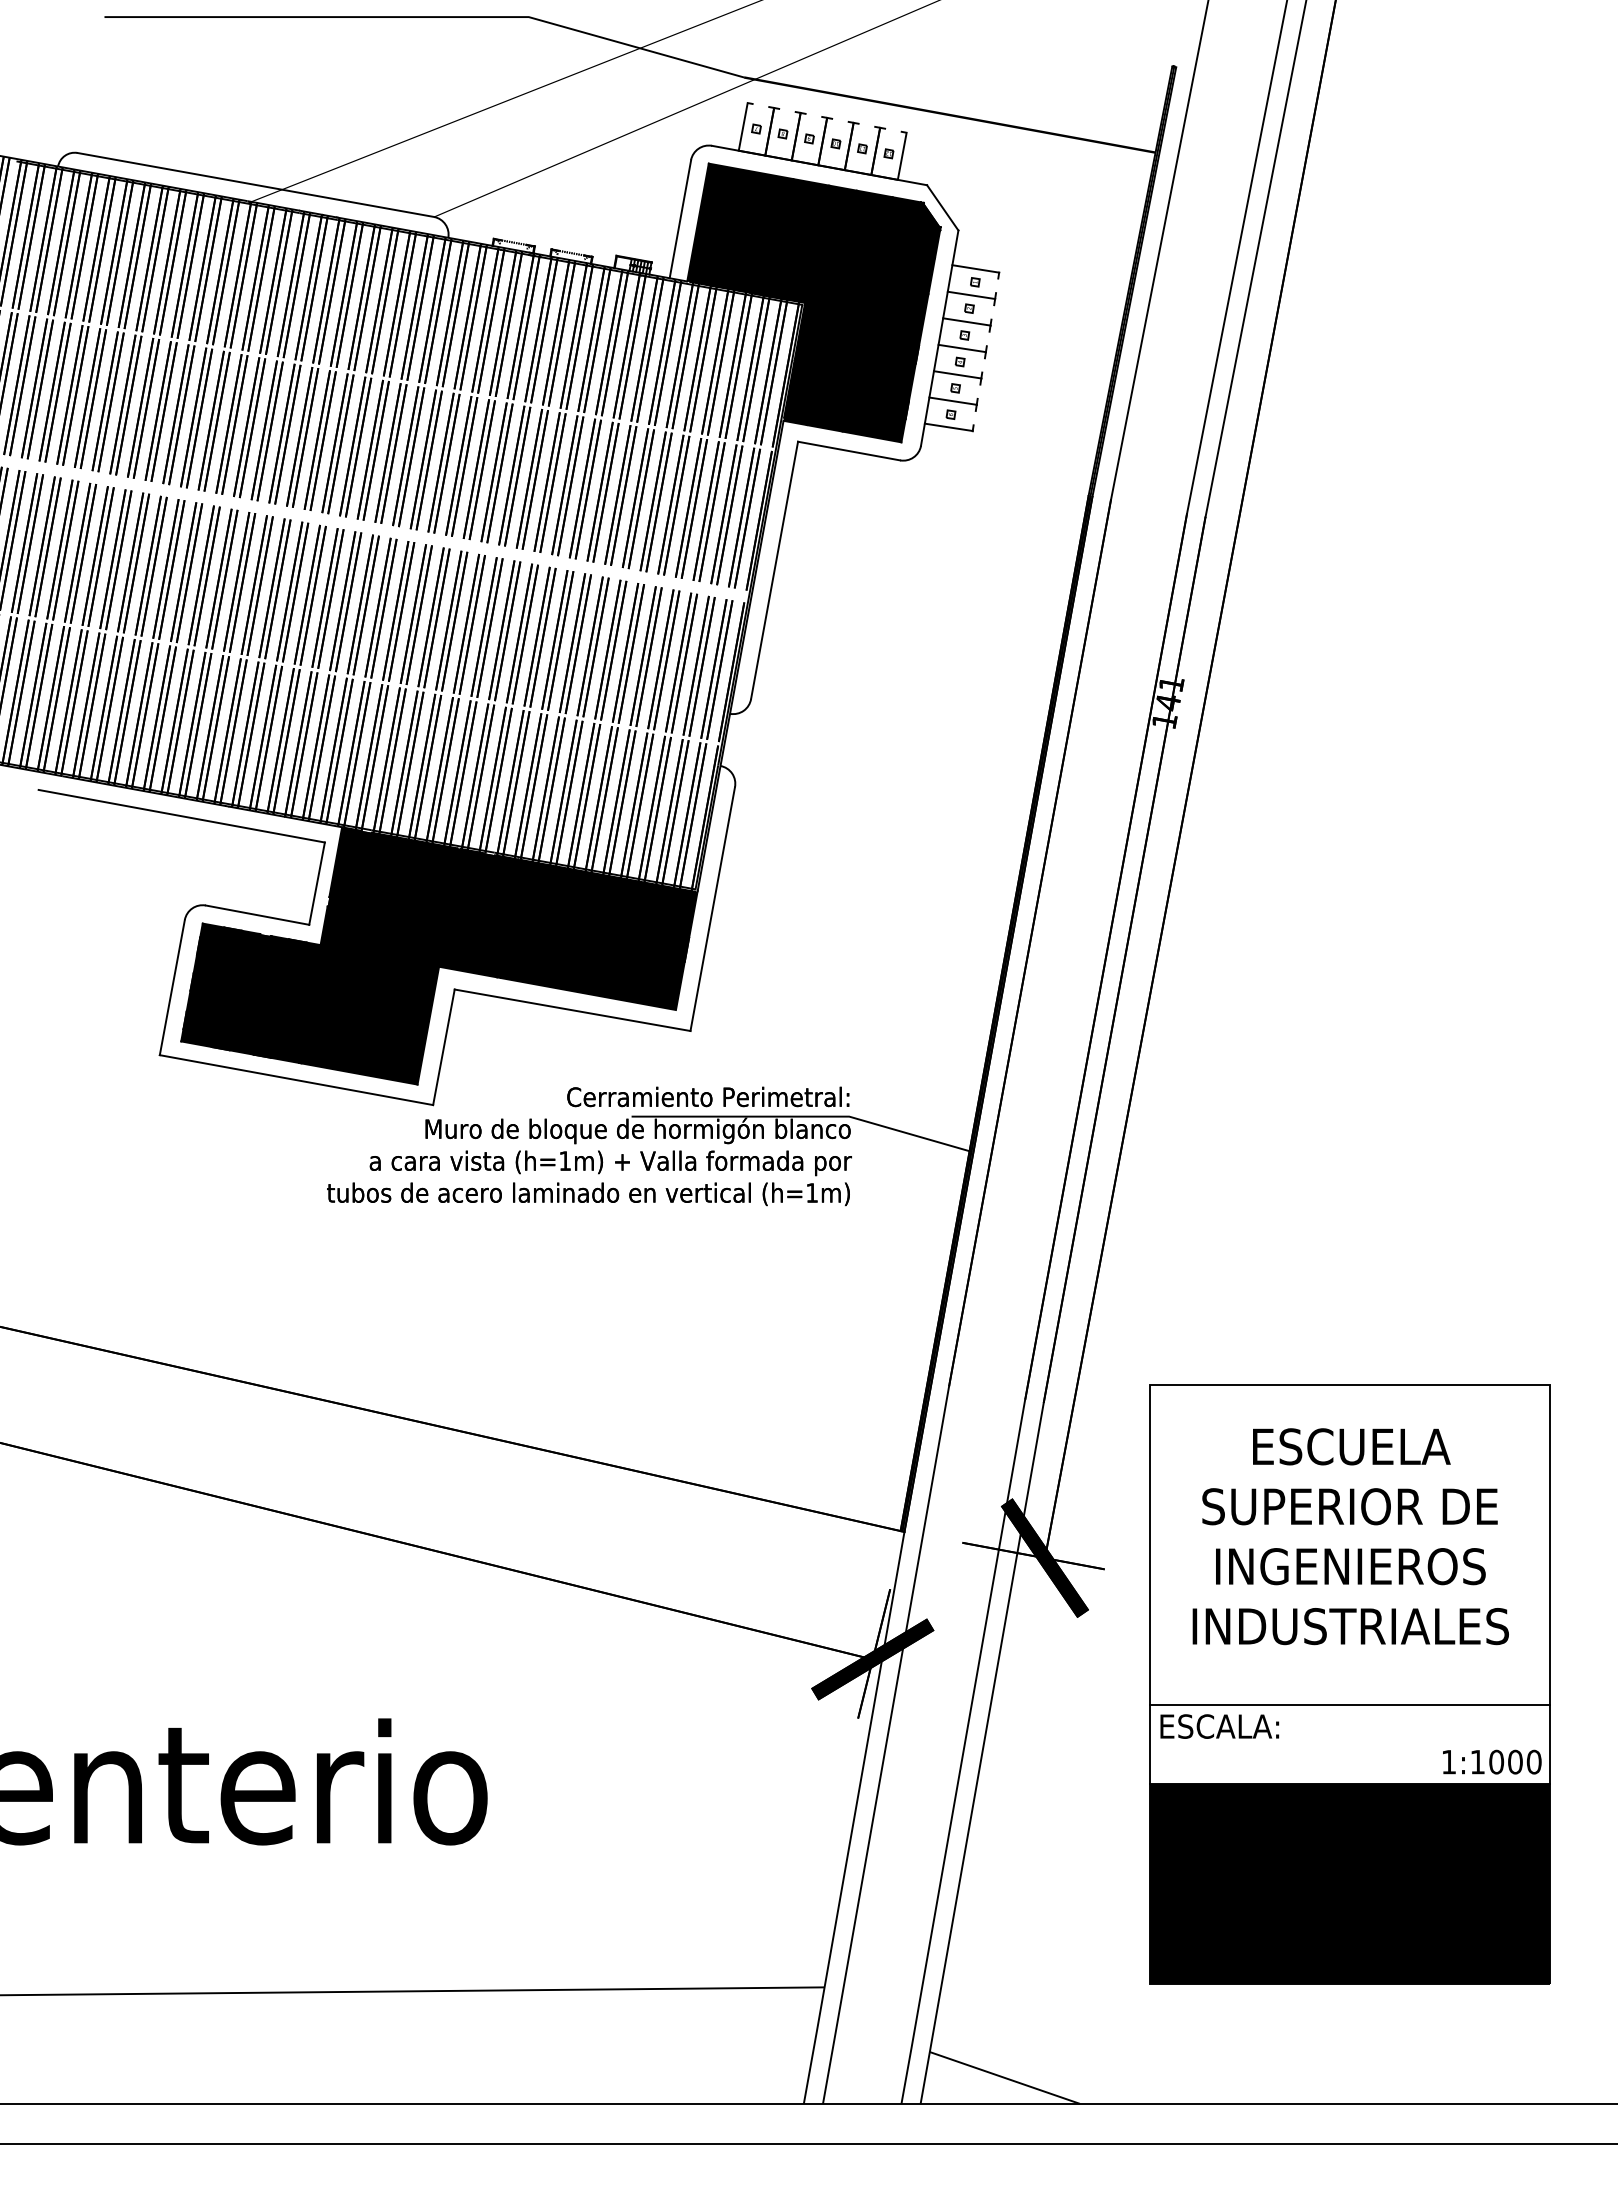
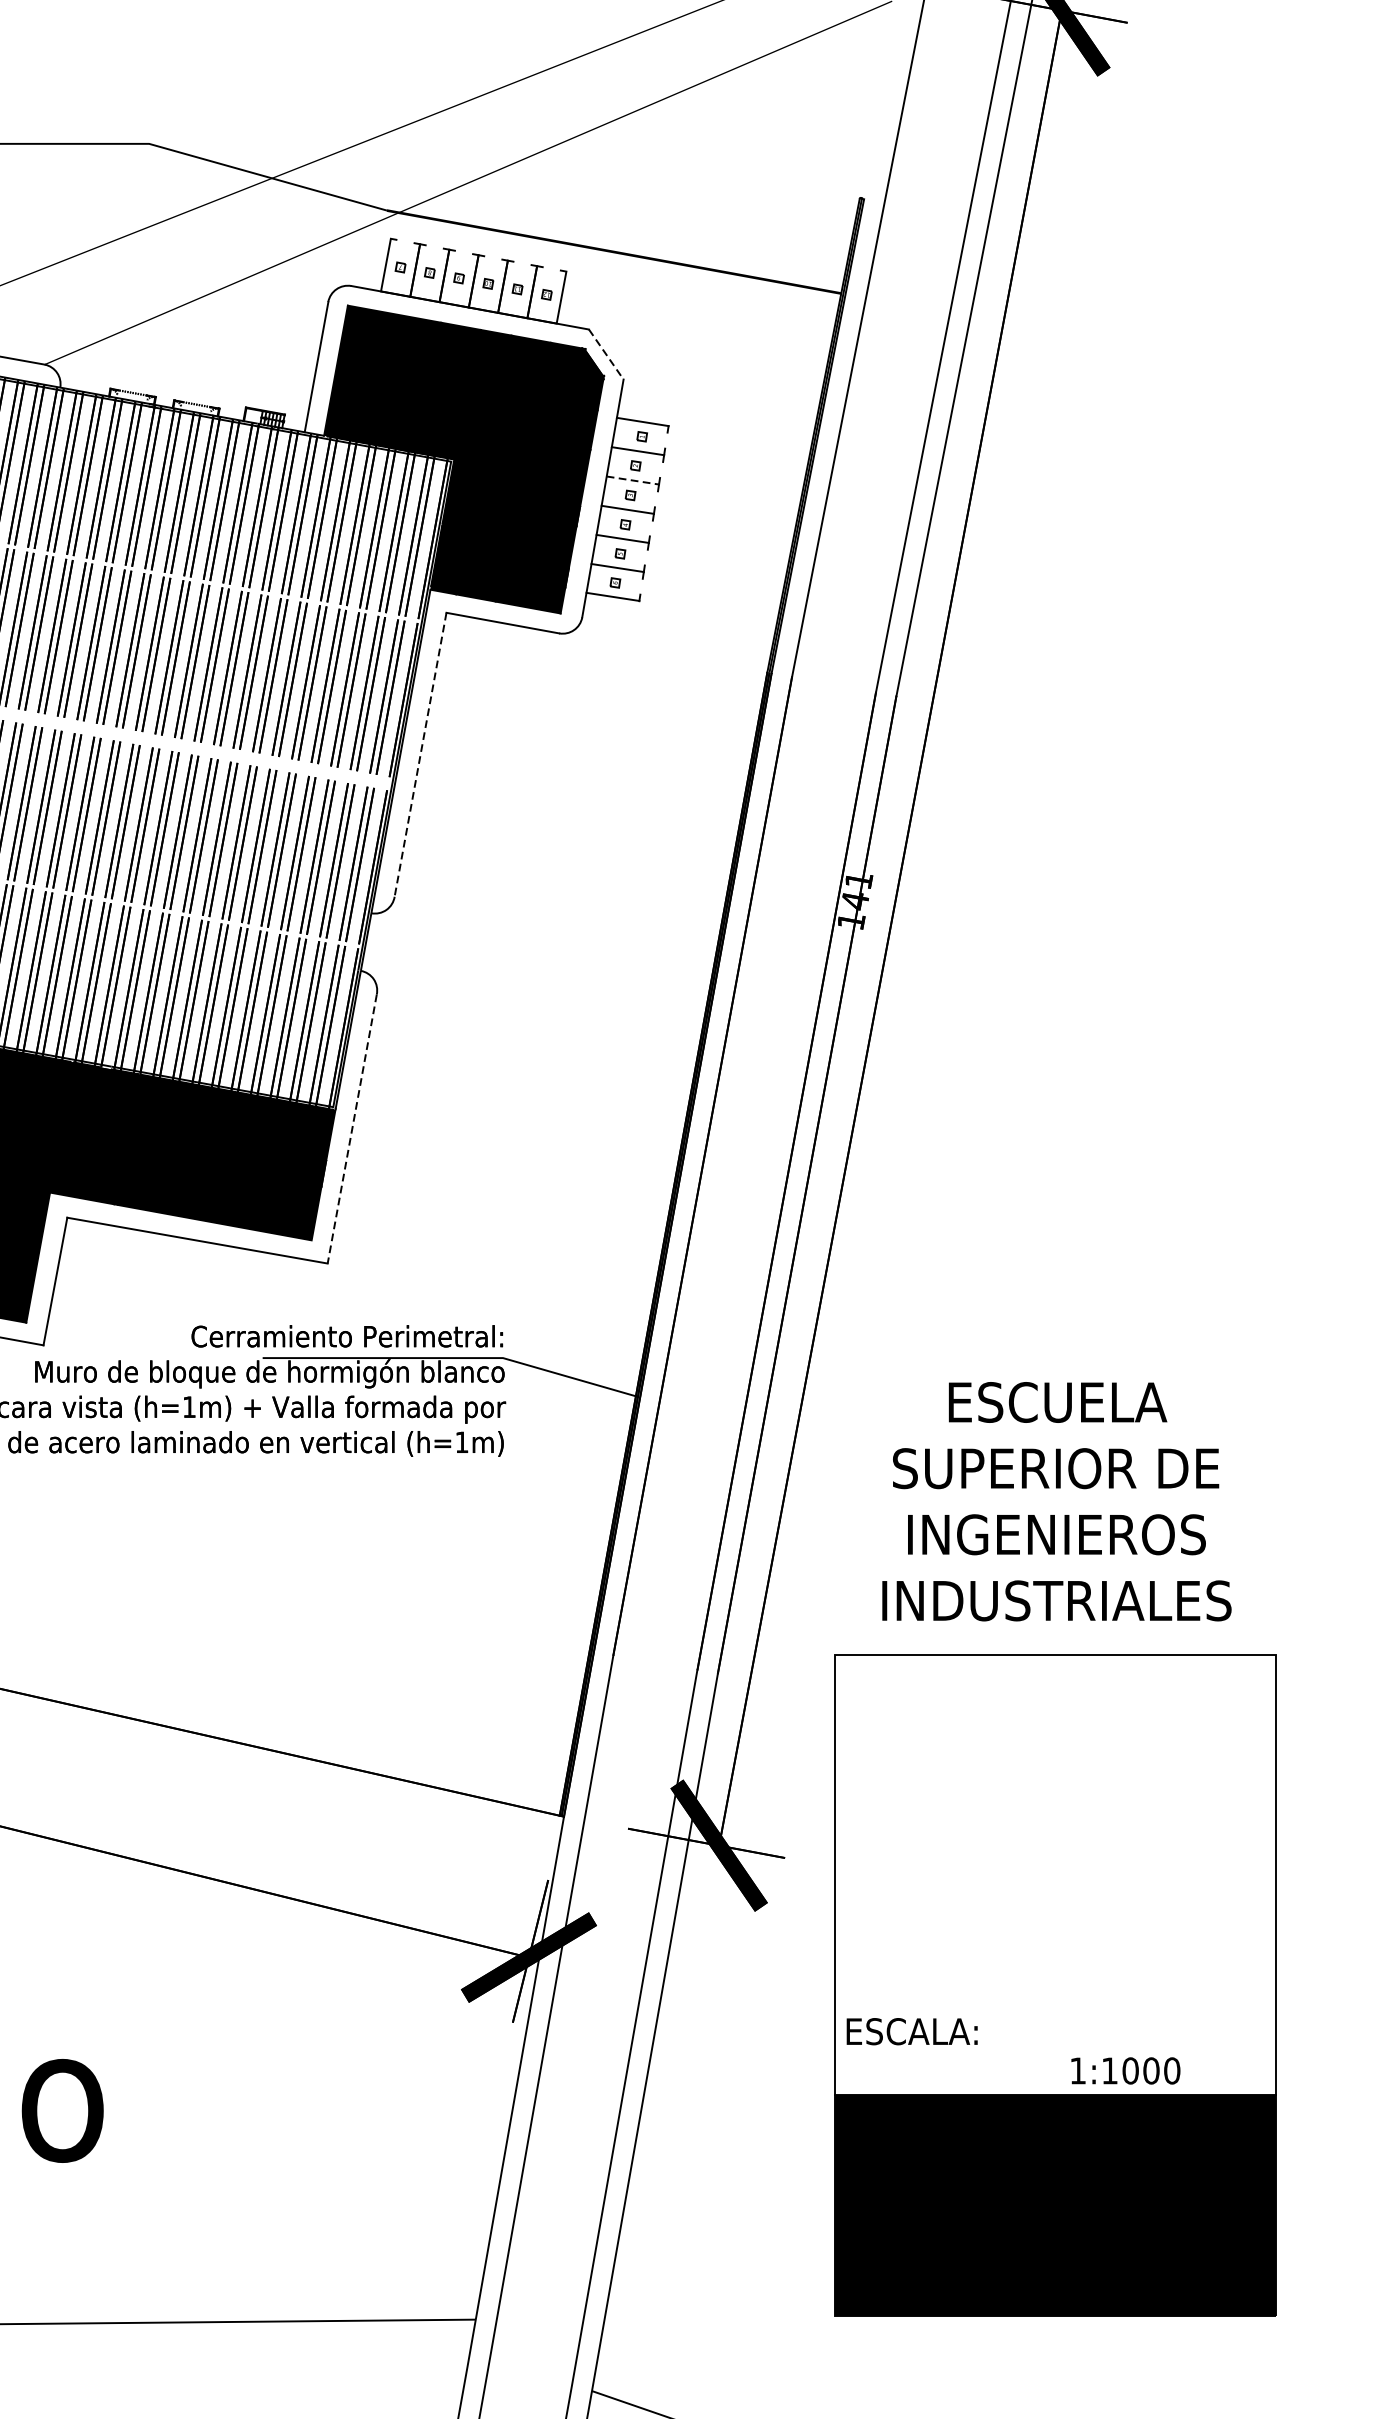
line: (942, 207) -> (605, 354), solid -> dashed
line: (966, 321) -> (632, 480), solid -> dashed
line: (774, 570) -> (420, 754), solid -> dashed
line: (712, 909) -> (352, 1129), solid -> dashed
text: (1350, 1536) -> (1056, 1501), moved
line: (1349, 1704) -> (1055, 2007), removed
text: (1492, 1761) -> (1126, 2070), moved

